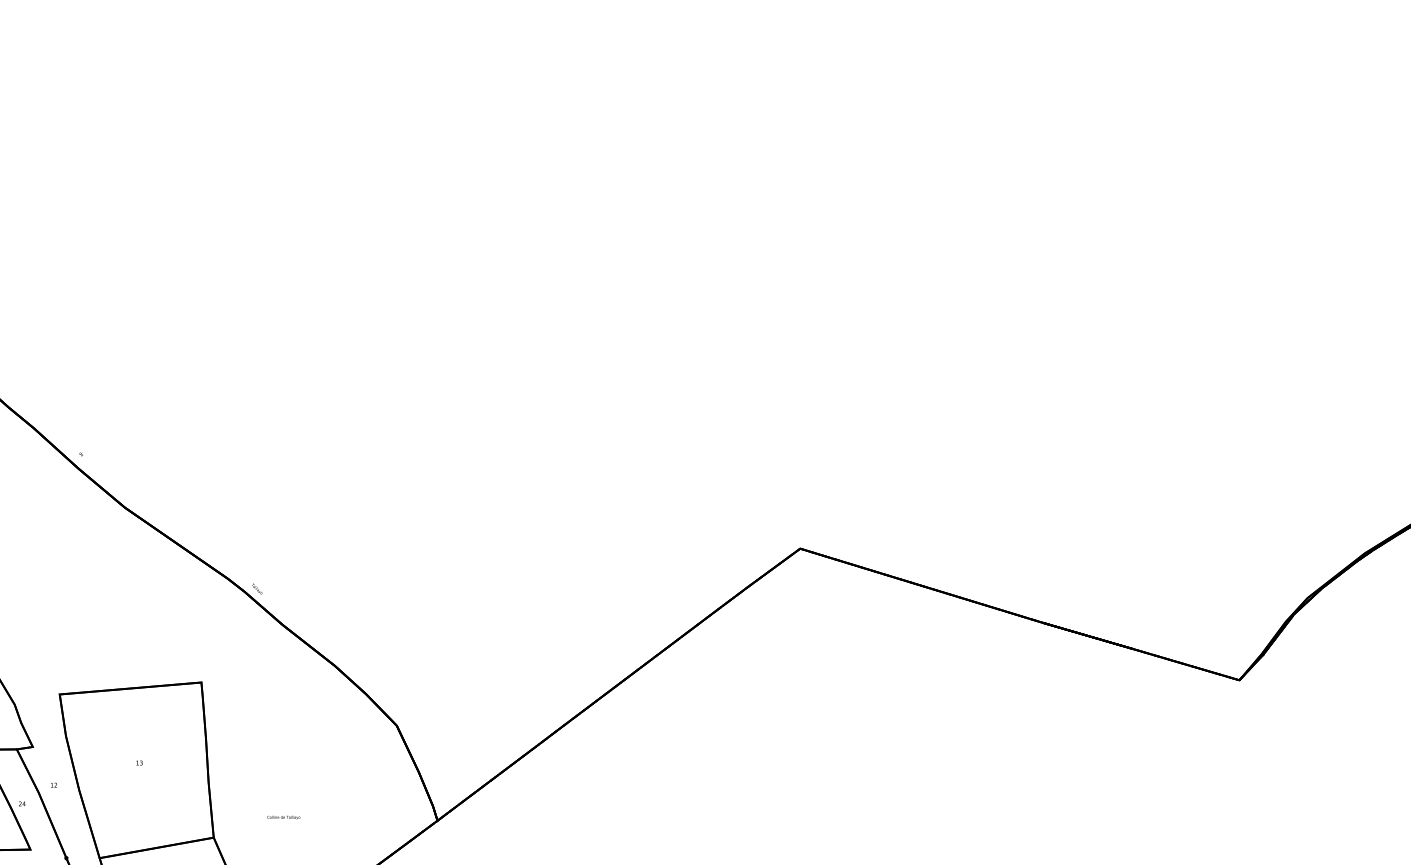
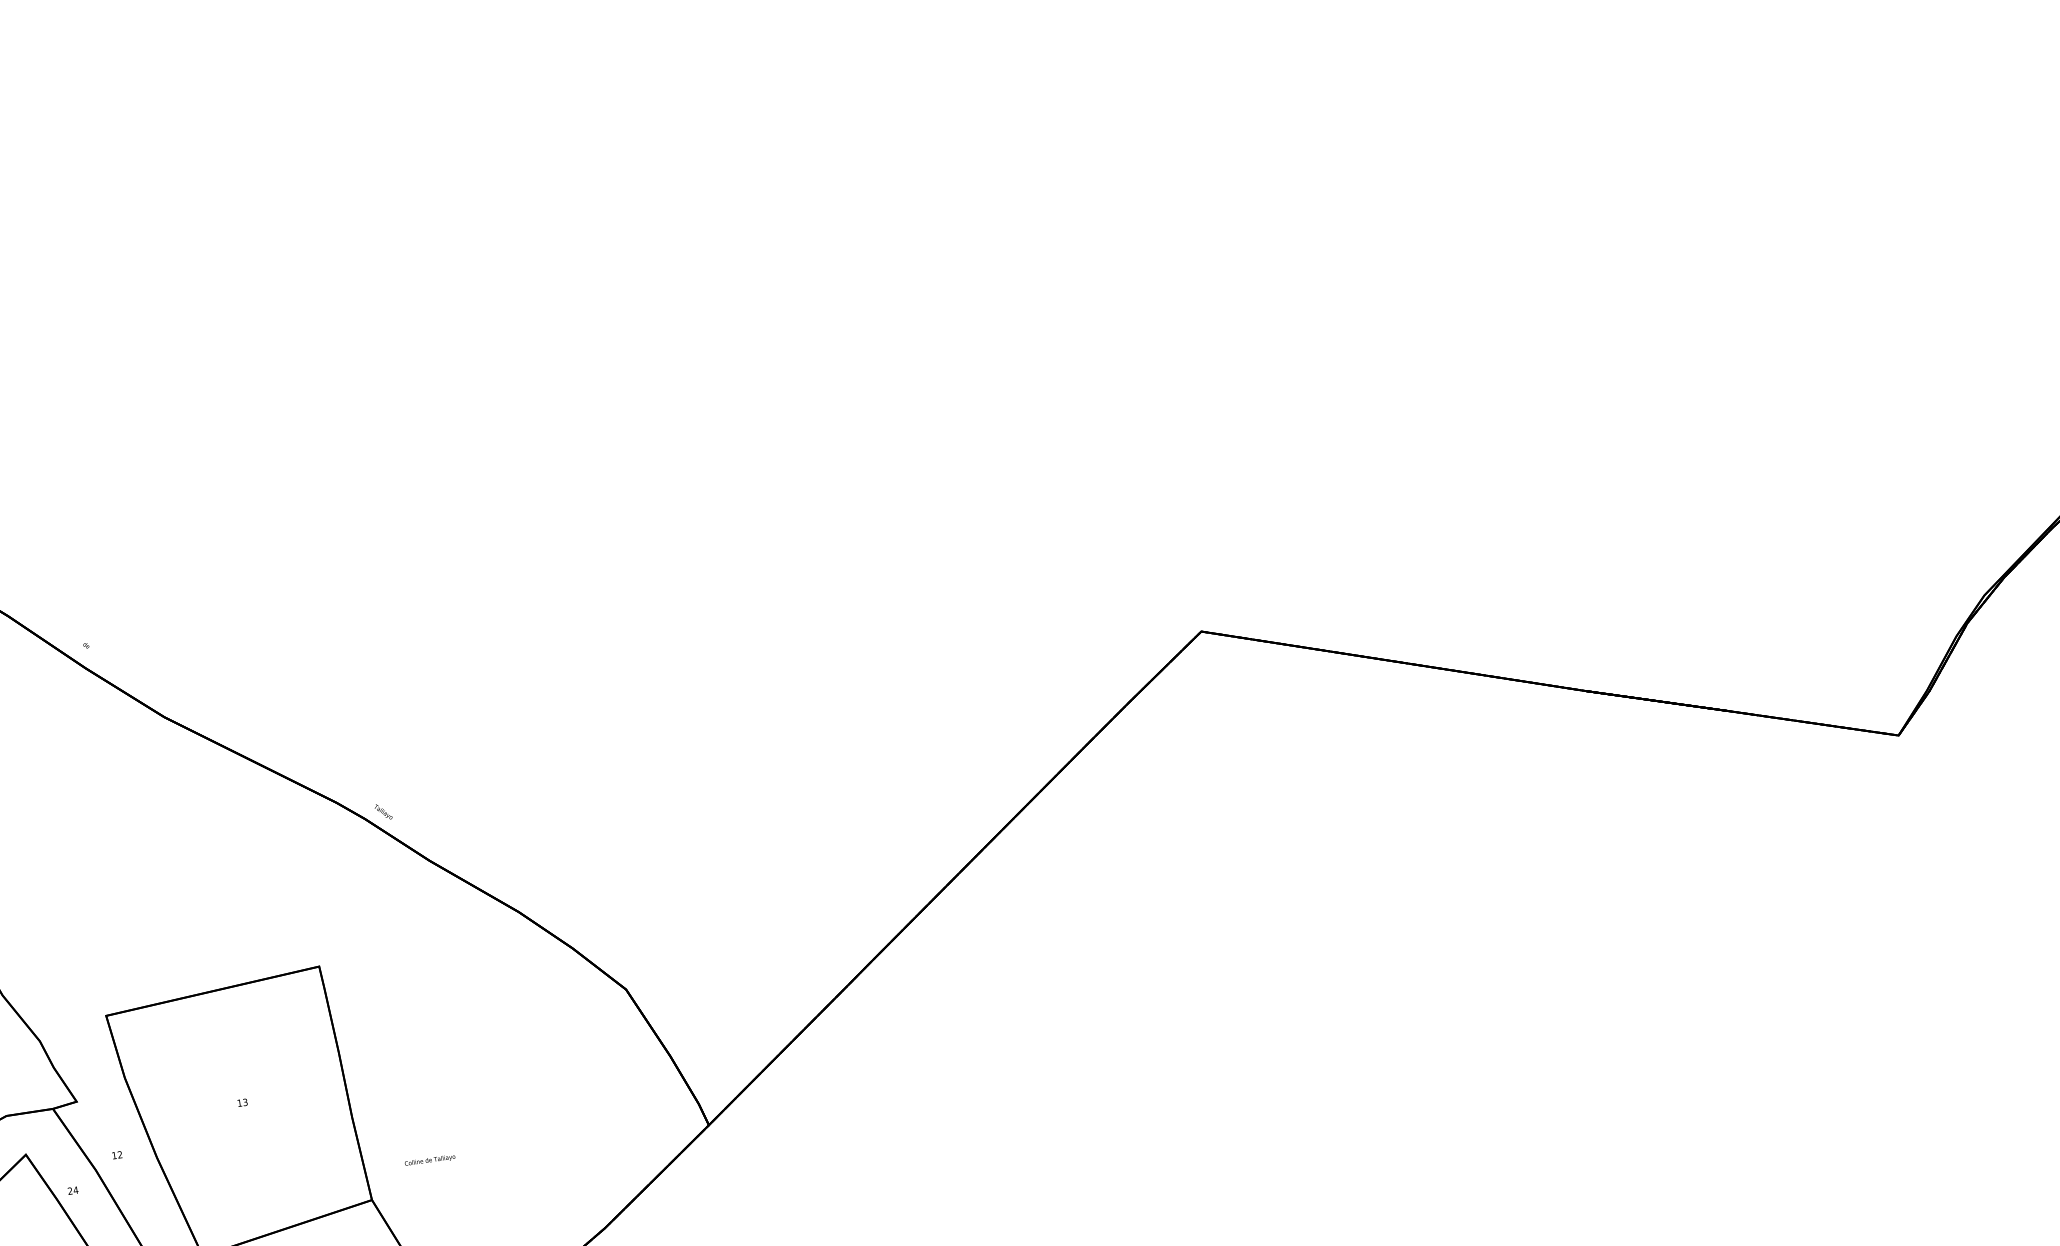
text: (283, 817) -> (429, 1160), moved

